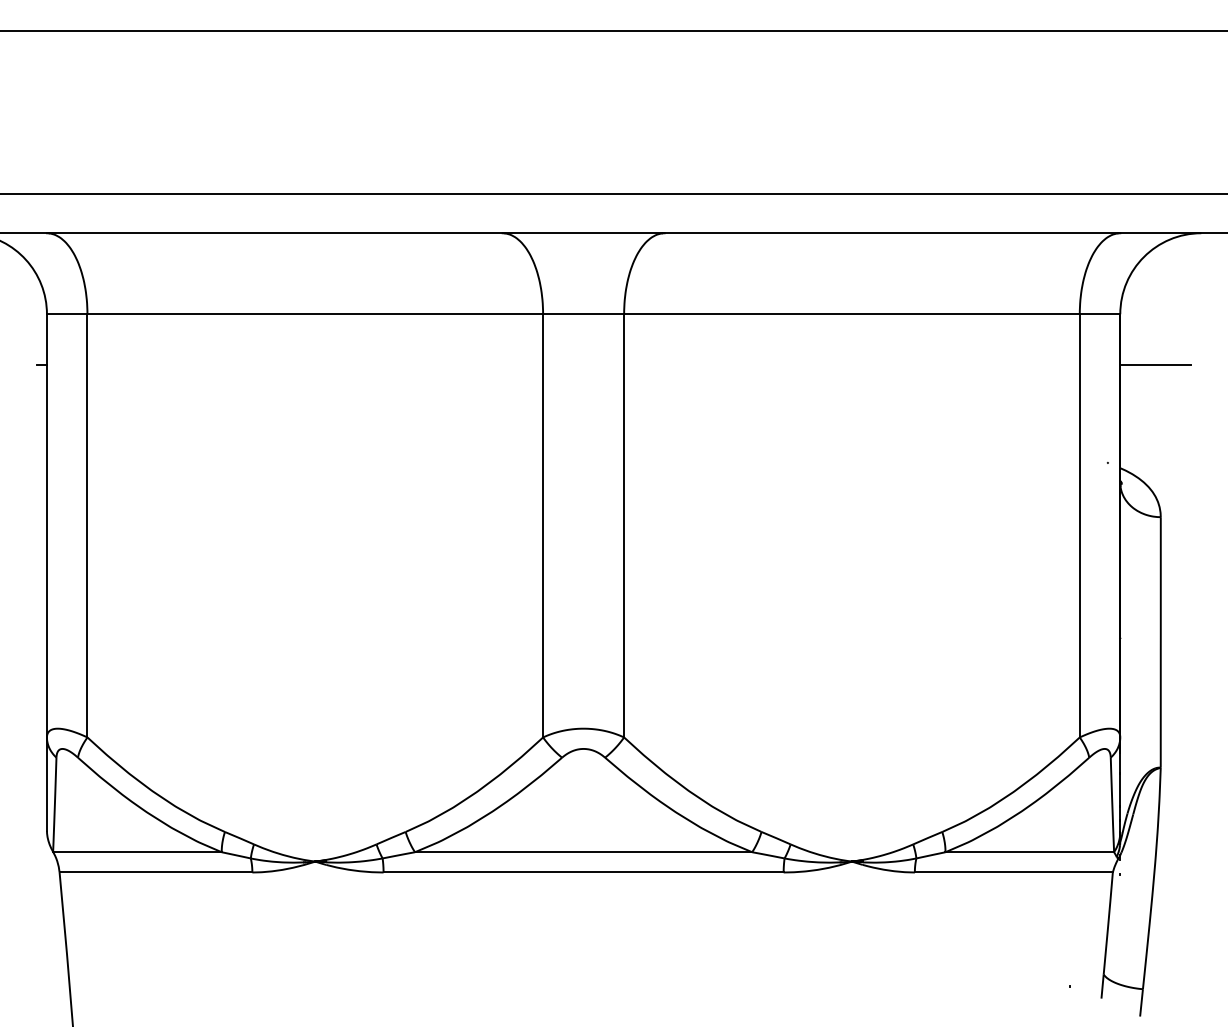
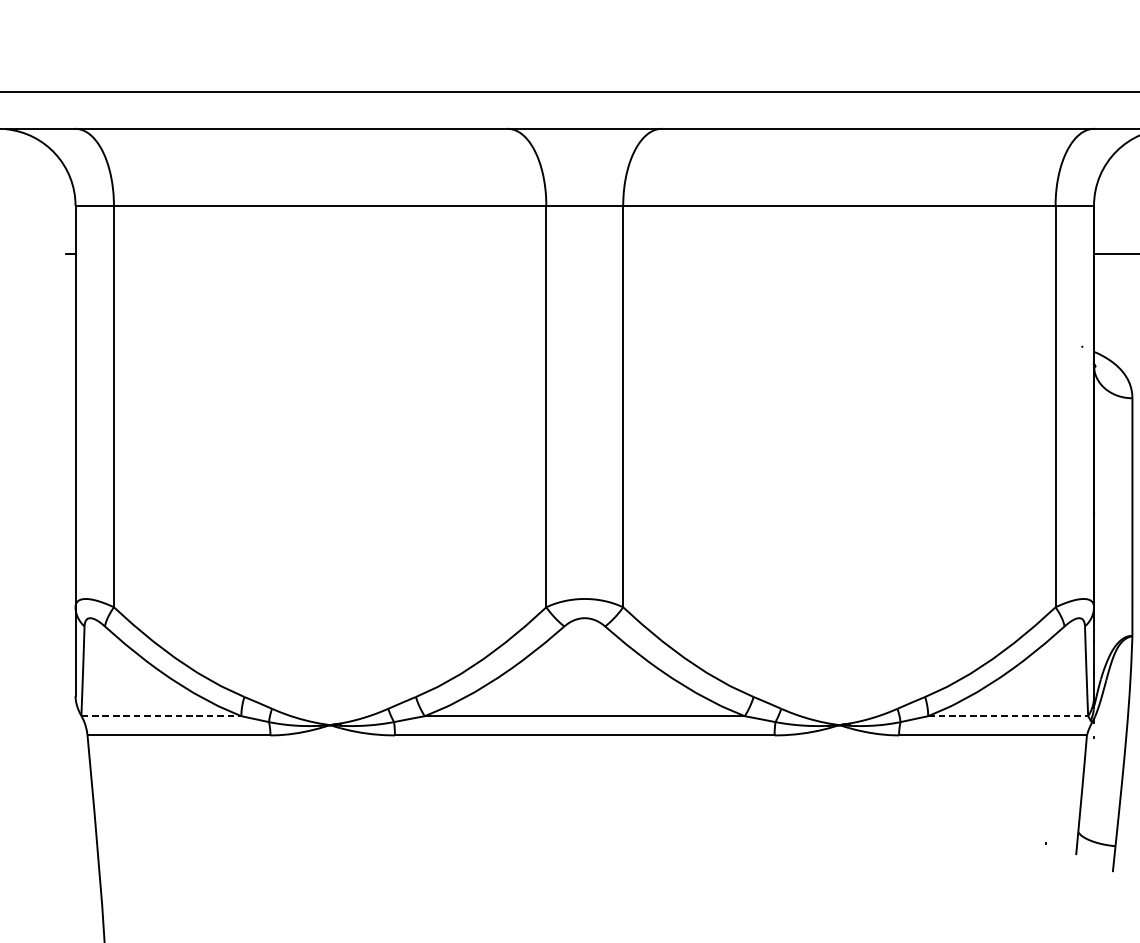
line: (138, 852) -> (162, 716), solid -> dashed
line: (1030, 852) -> (1008, 716), solid -> dashed

